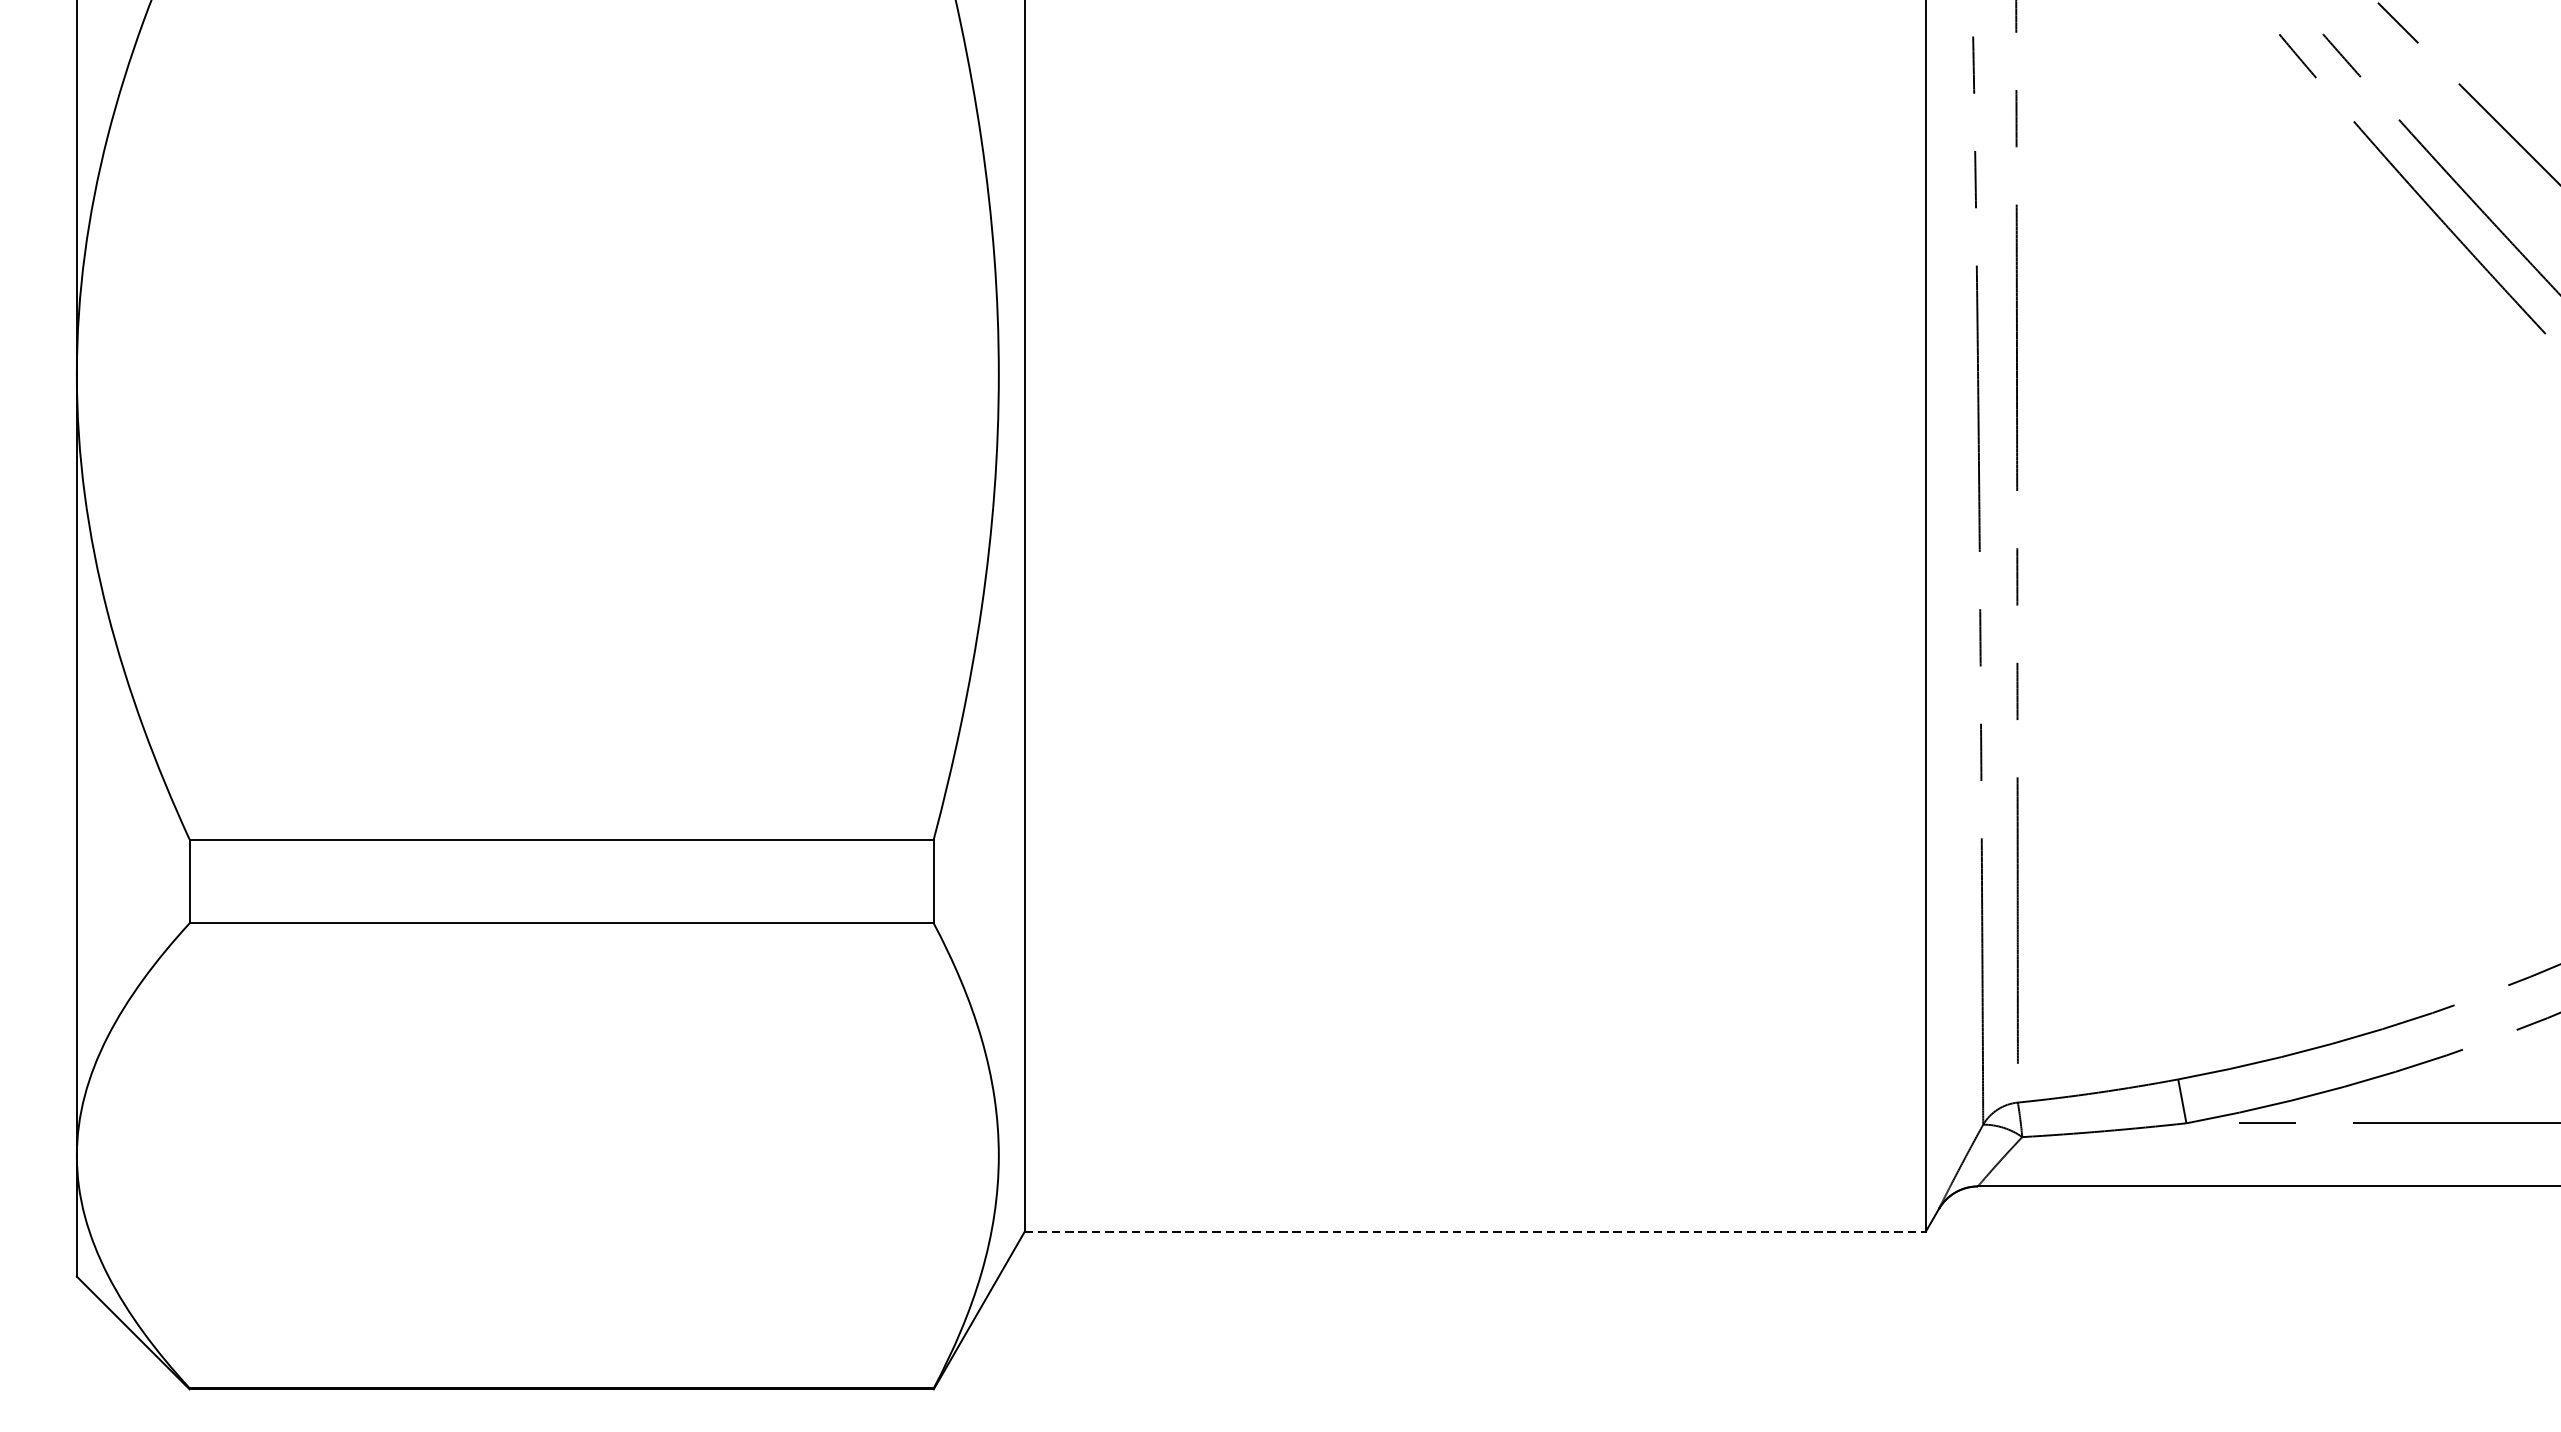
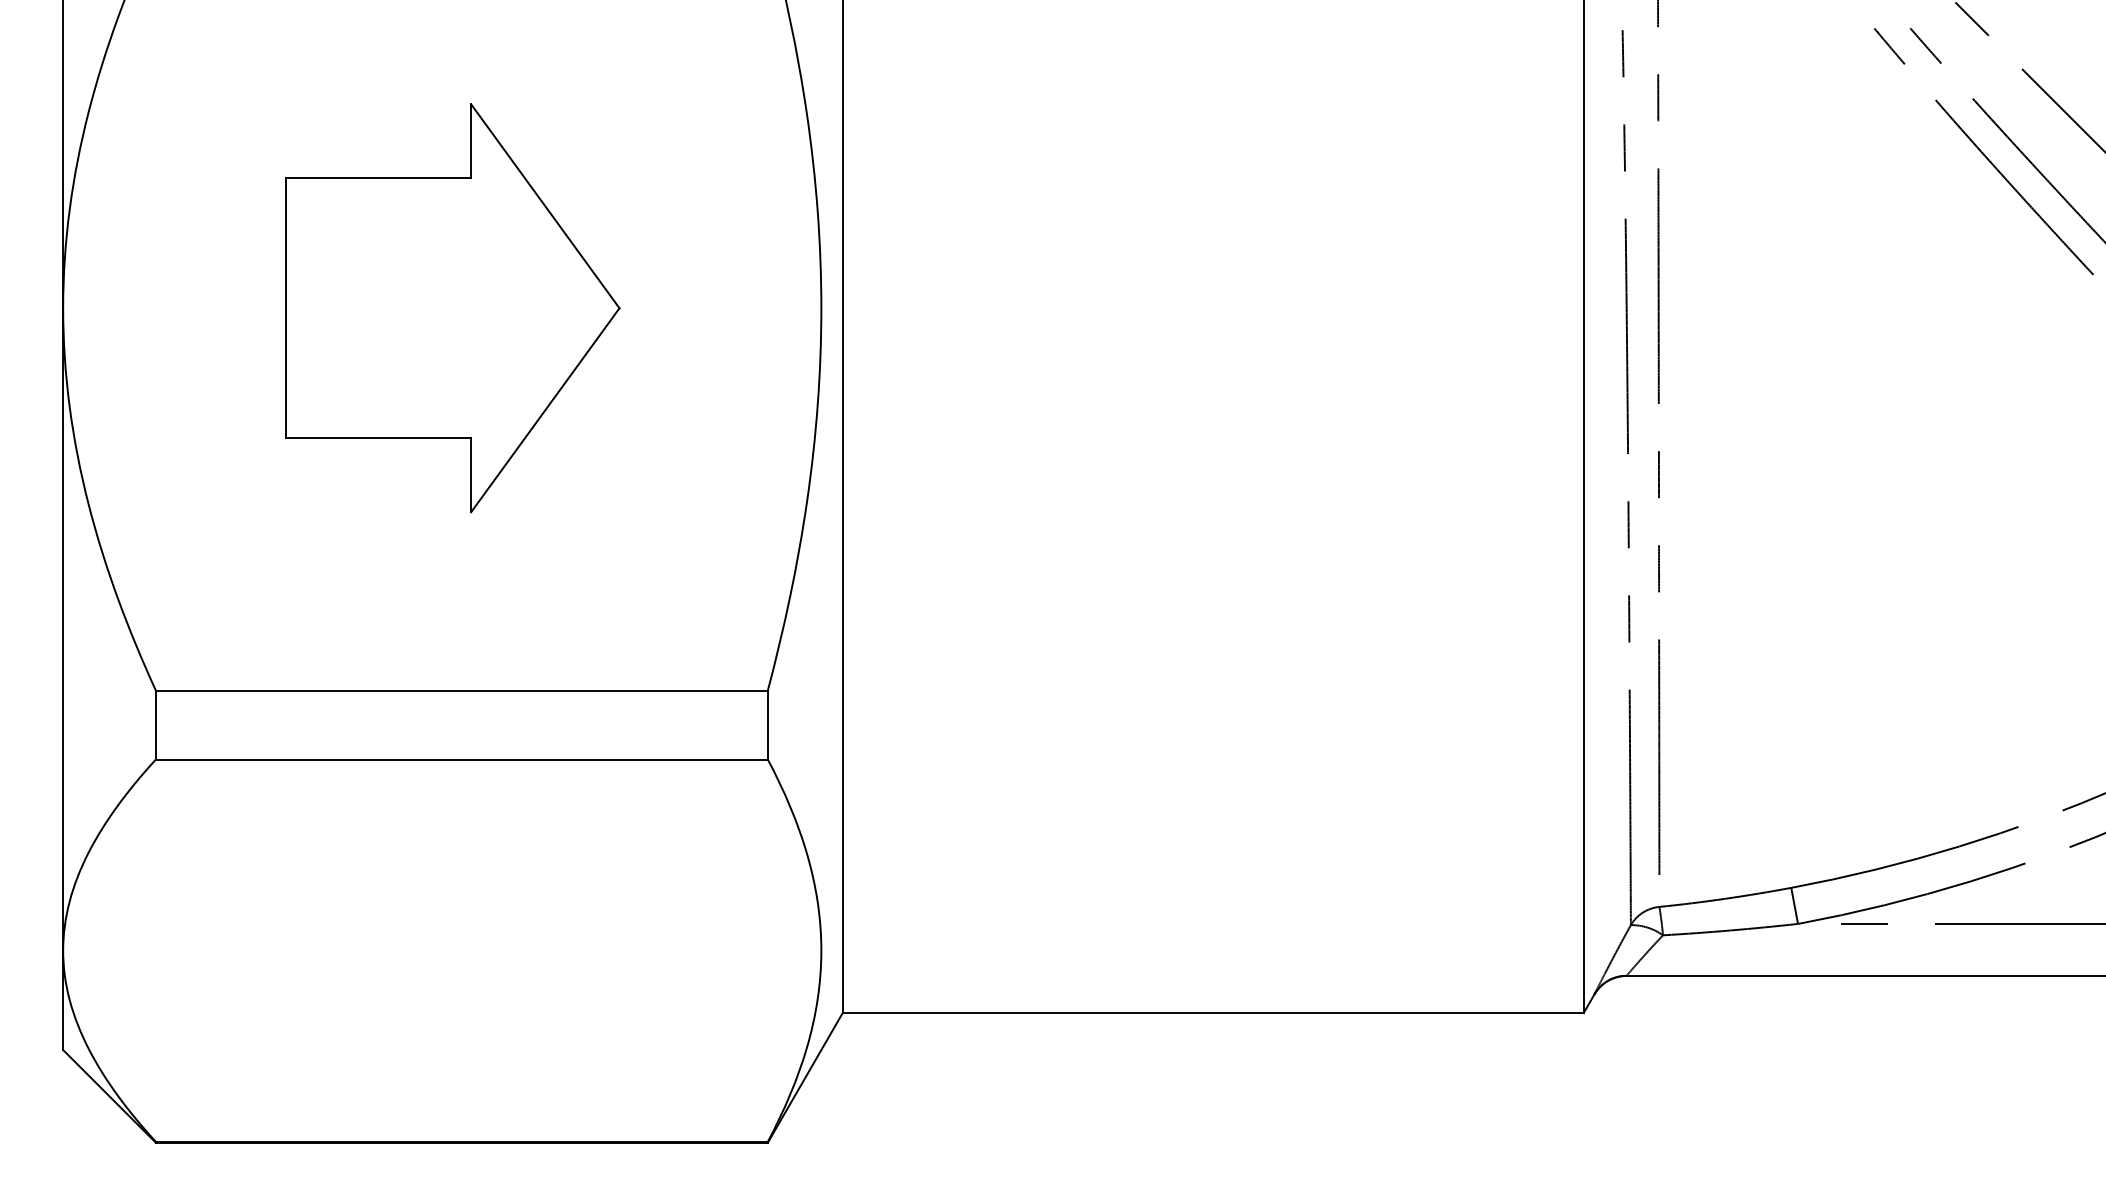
part: (550, 374) -> (452, 308), added
line: (1475, 1230) -> (1213, 1012), dashed -> solid

